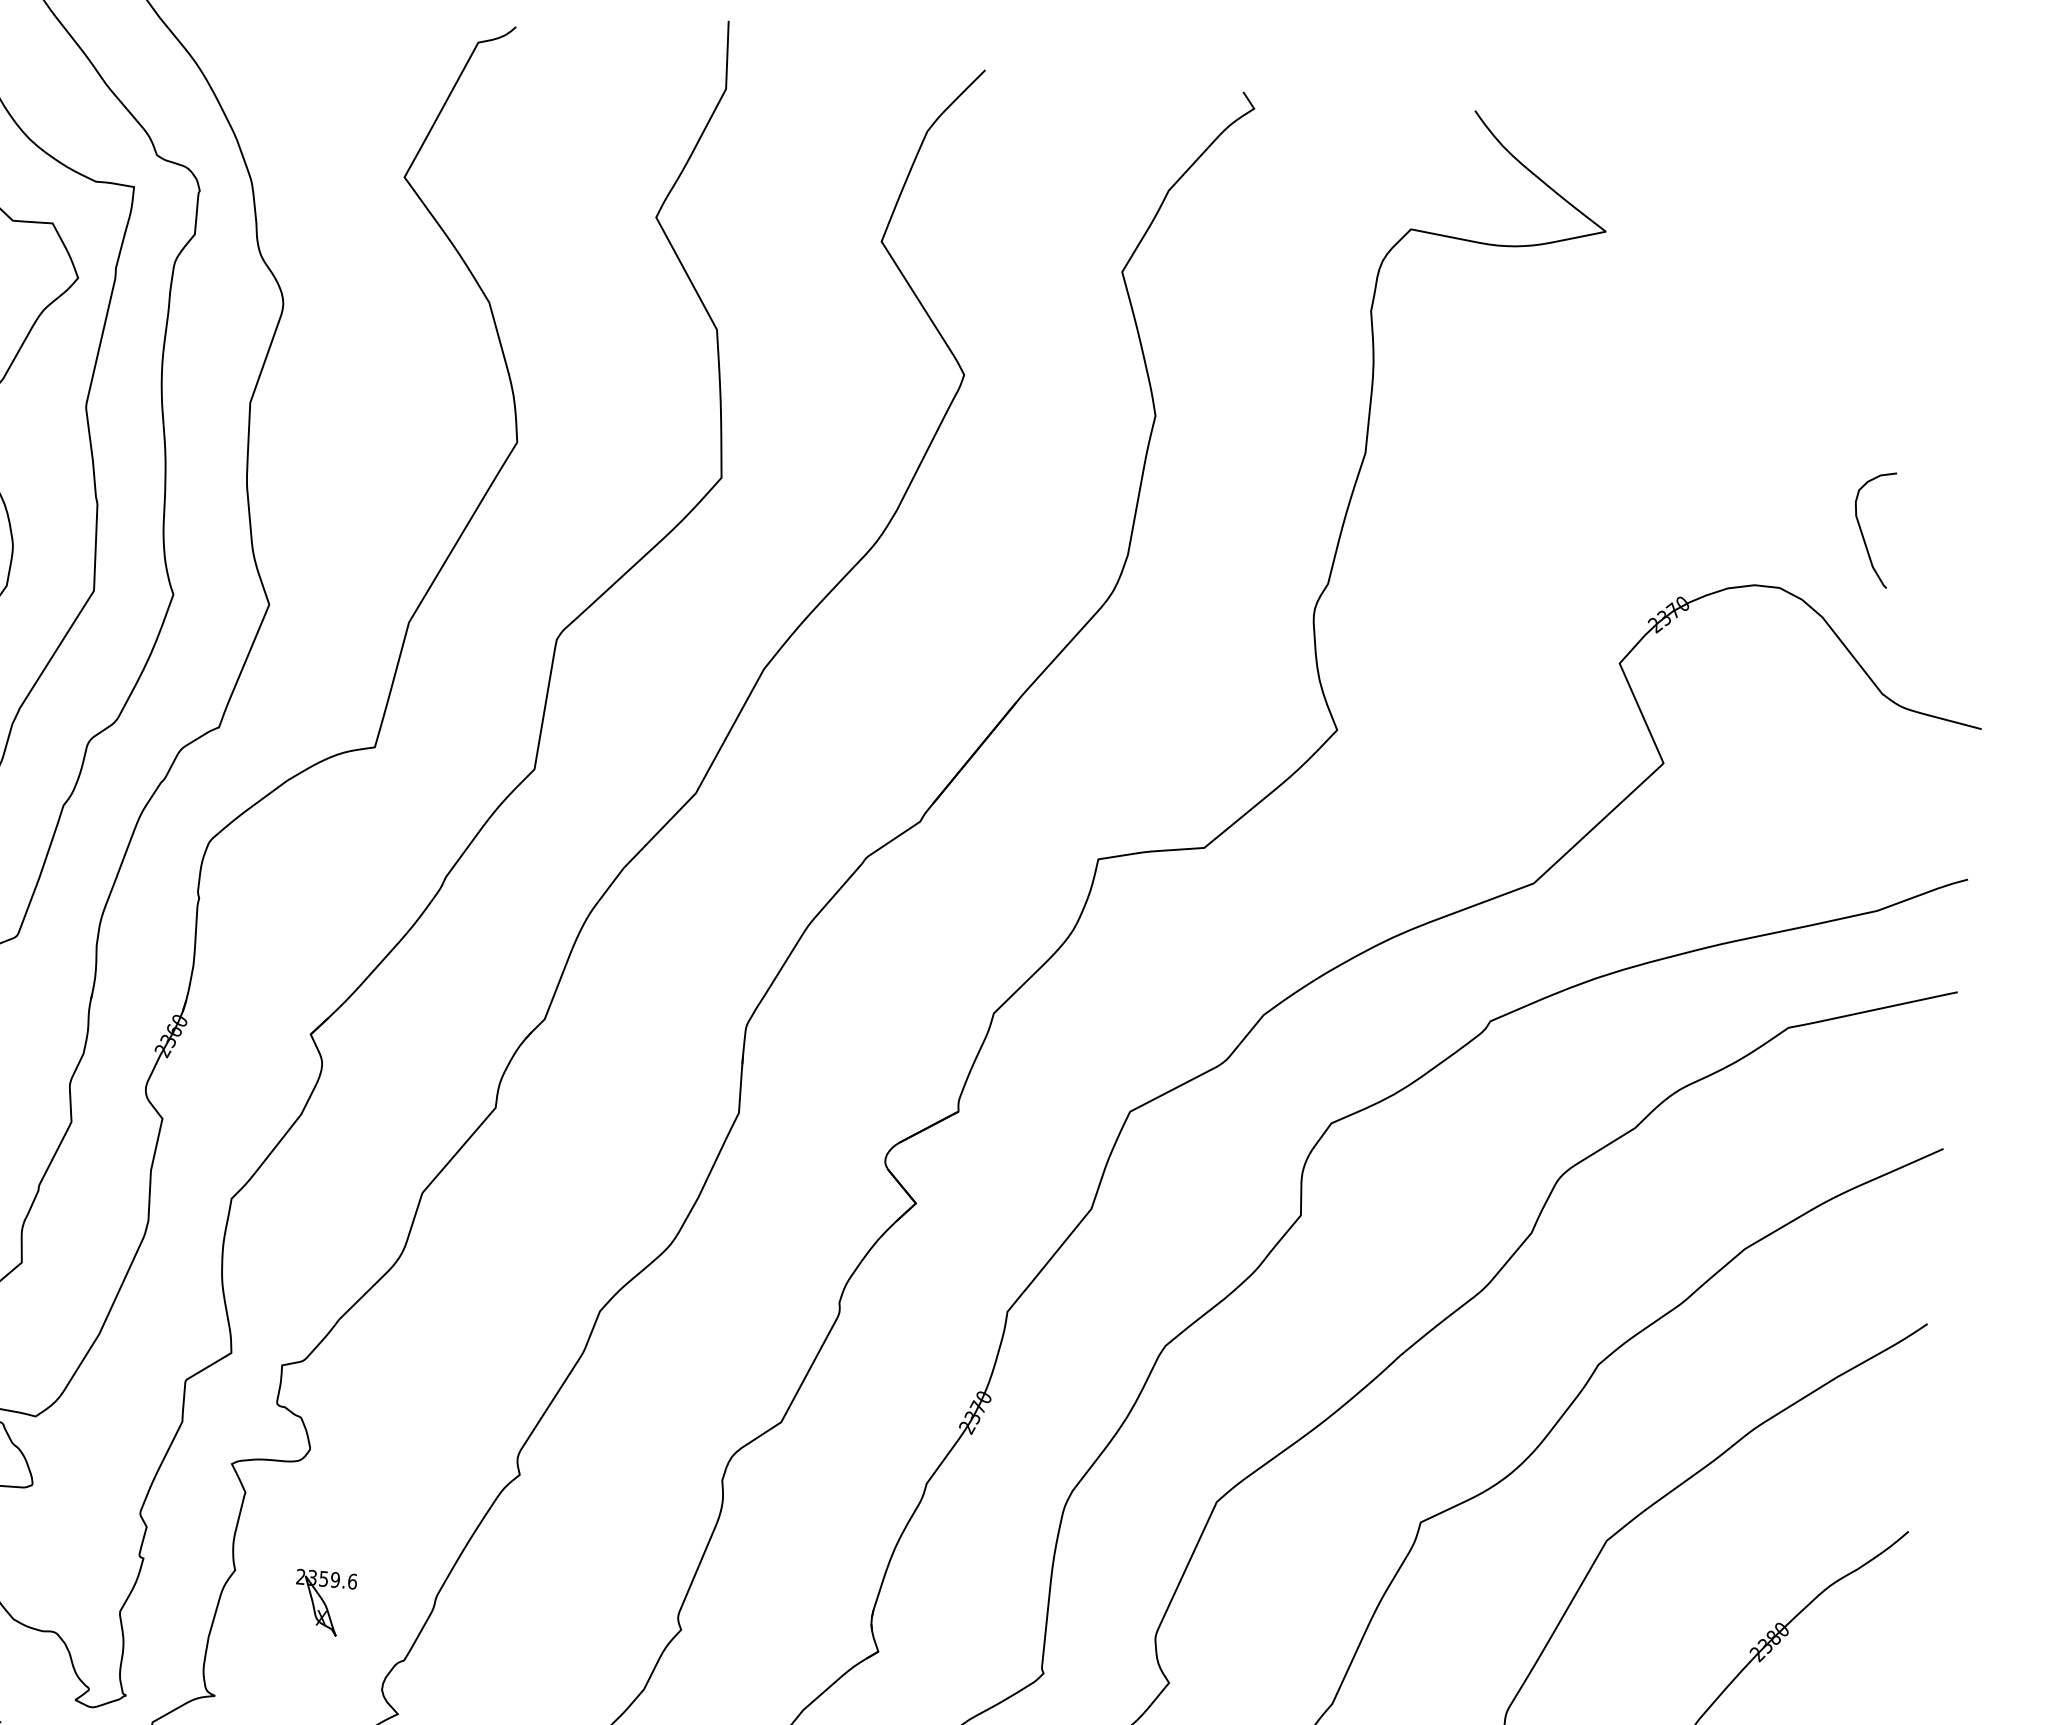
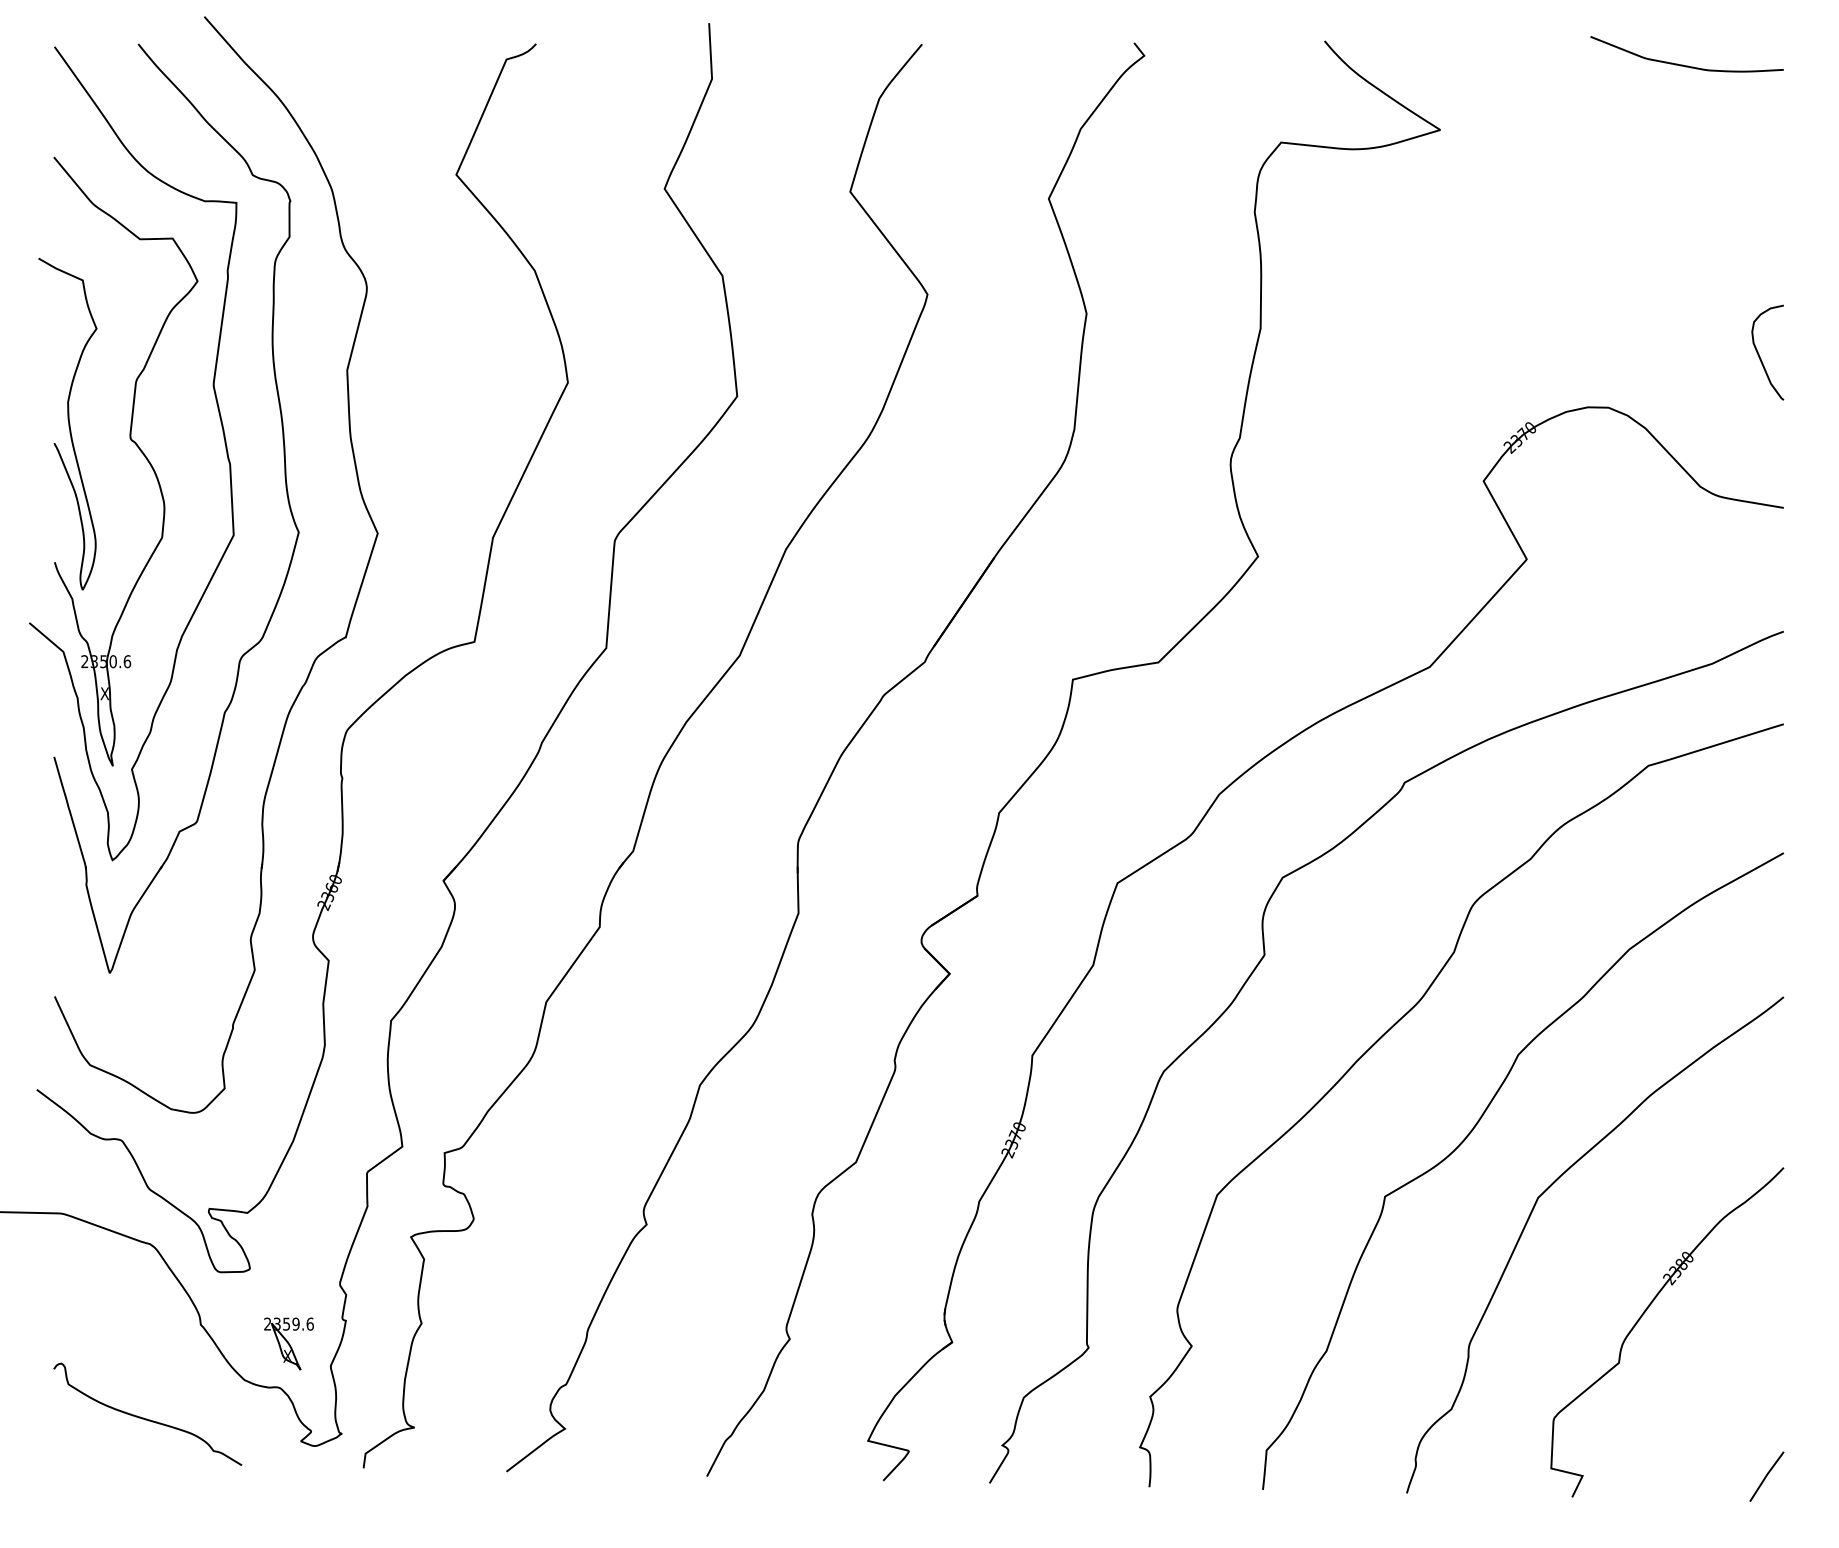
curve: (1908, 178) -> (1683, 64), added
curve: (1863, 532) -> (1760, 356), moved
part: (324, 1602) -> (288, 1343), moved

